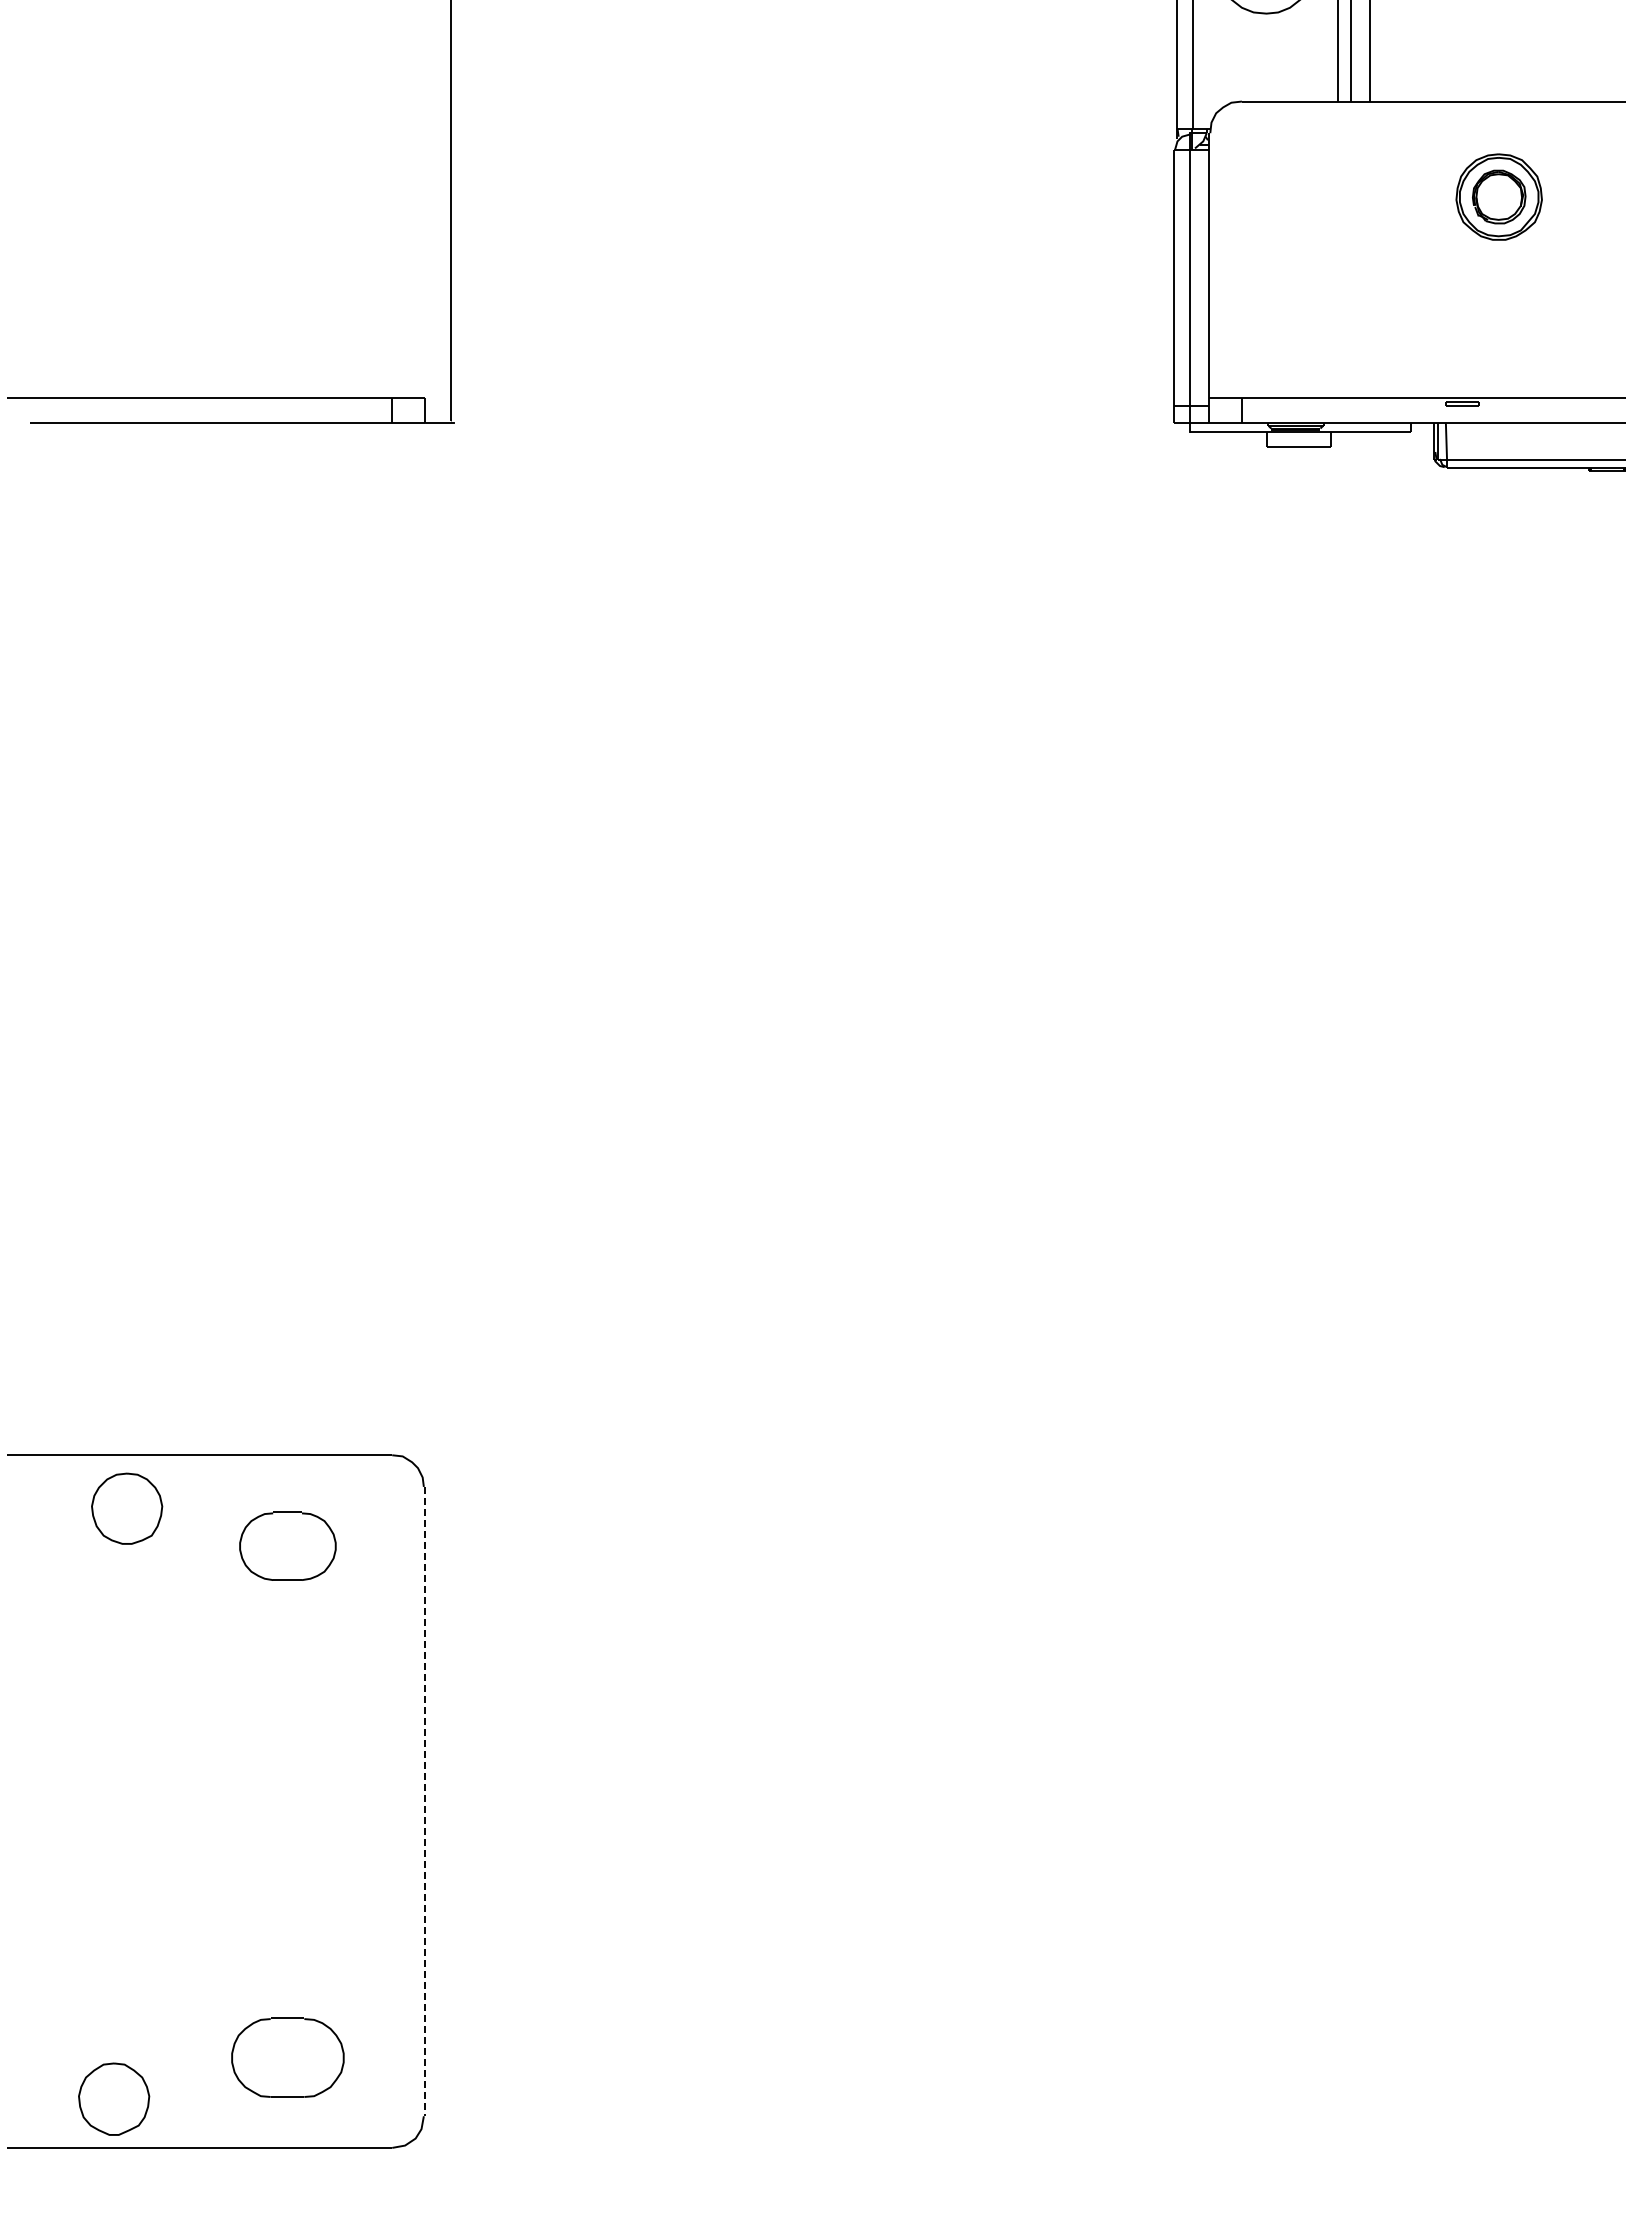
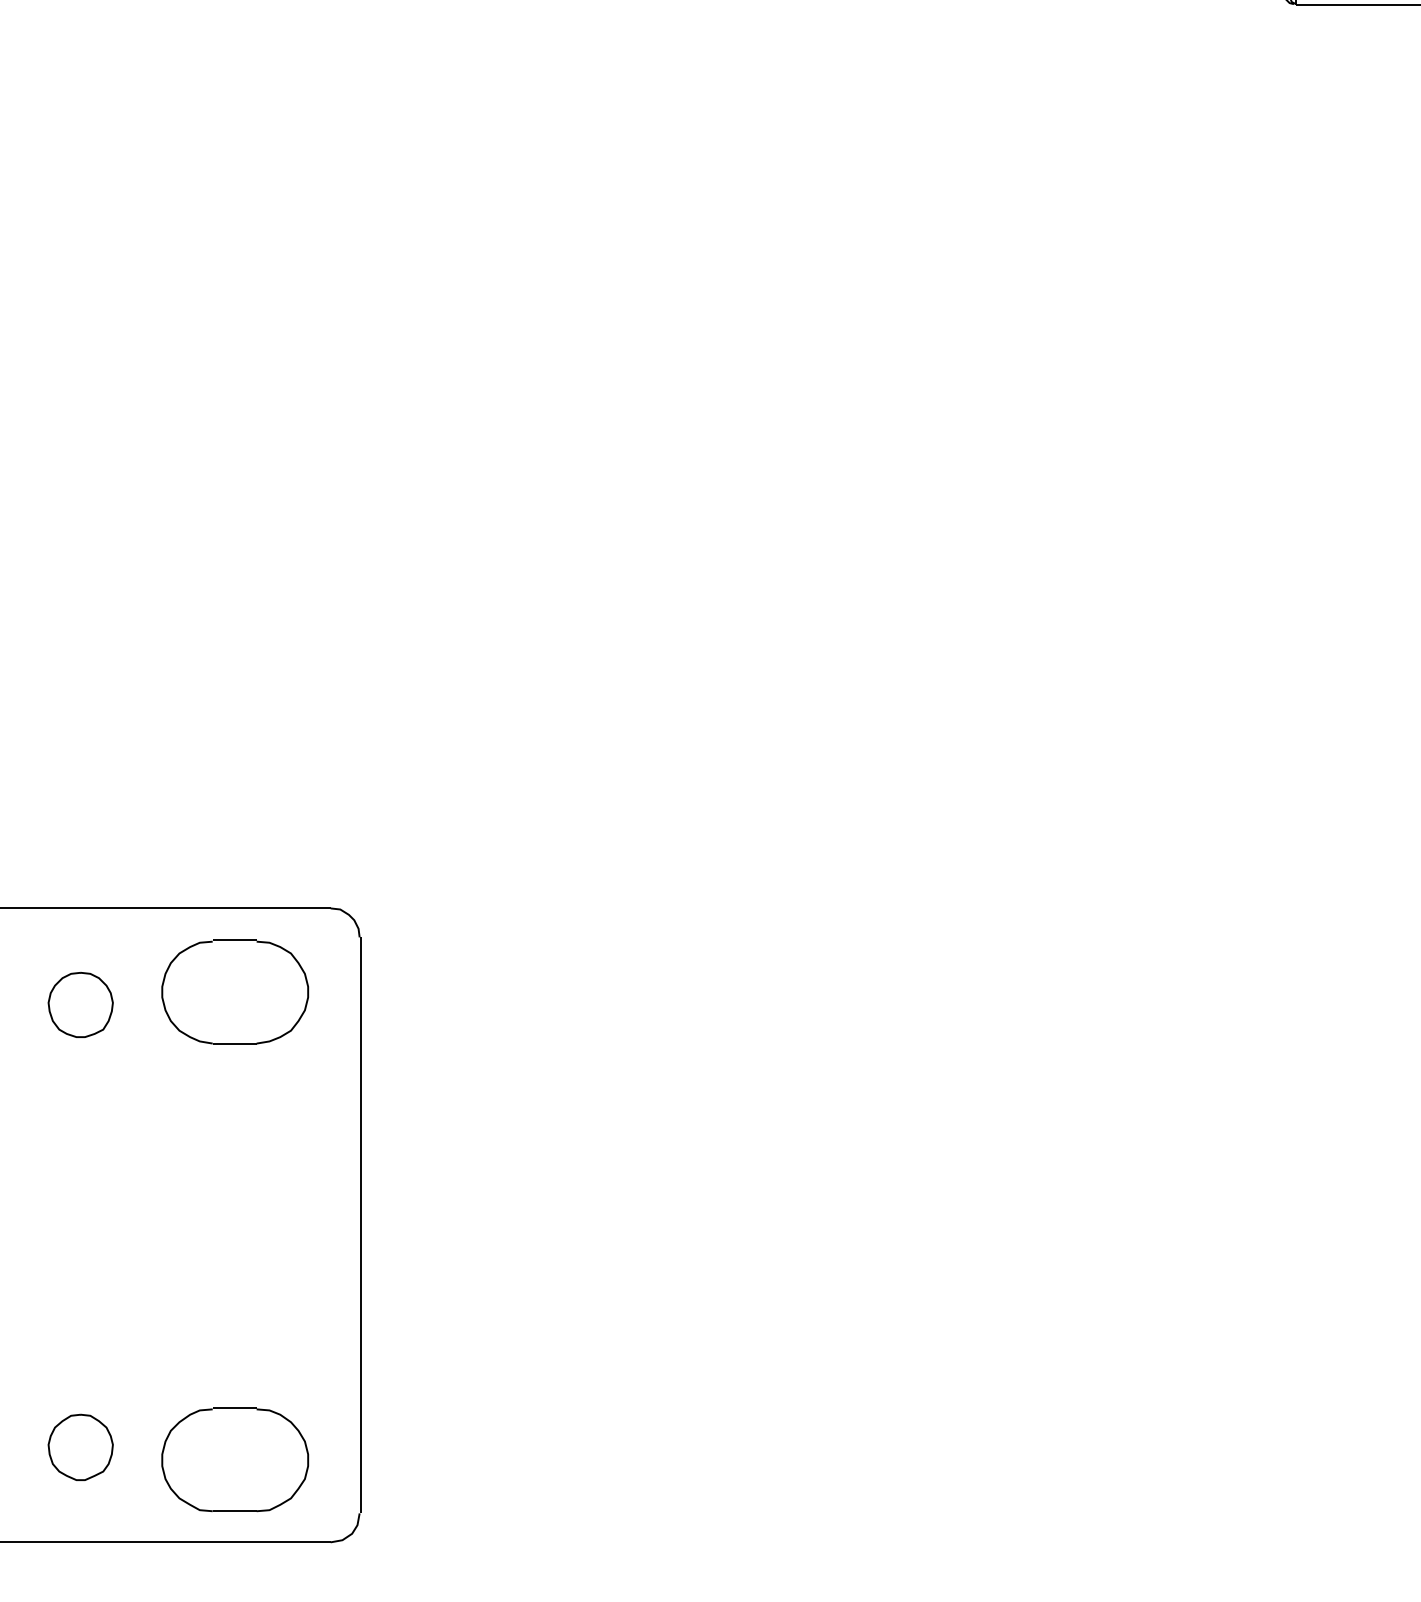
part: (127, 1508) -> (81, 1004), moved
part: (287, 1545) -> (234, 991), size x1.67
line: (425, 1801) -> (361, 1225), dashed -> solid
part: (287, 2057) -> (234, 1459), size x1.43
part: (114, 2098) -> (81, 1446), moved

